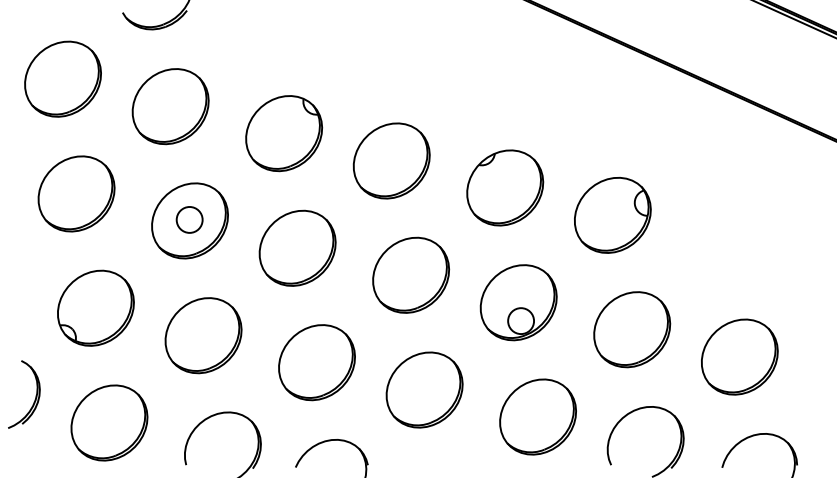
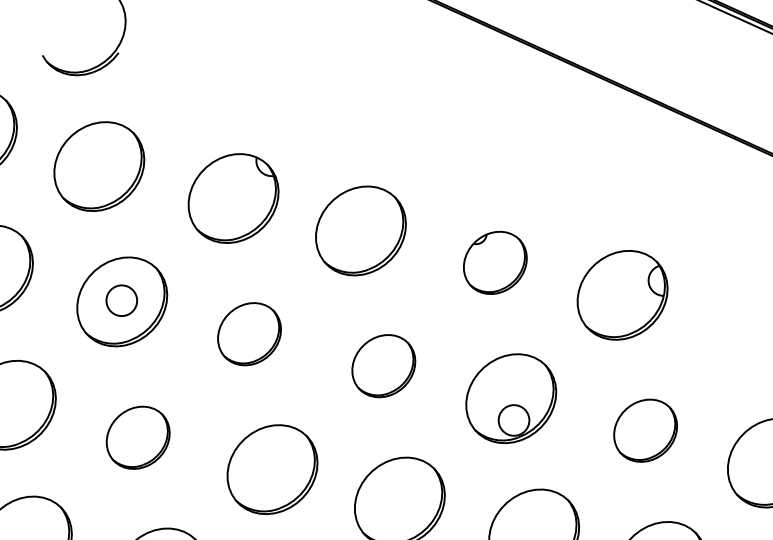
part: (505, 187) -> (495, 262), size x0.7
part: (297, 247) -> (249, 333), size x0.7
part: (410, 274) -> (383, 365), size x0.7
part: (632, 329) -> (645, 430), size x0.7
part: (203, 335) -> (138, 437), size x0.7

